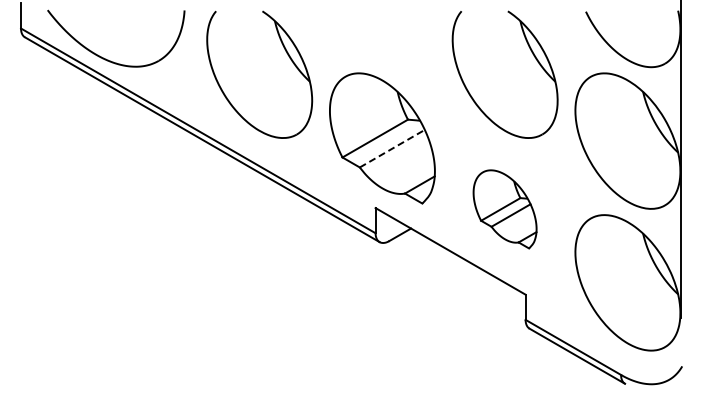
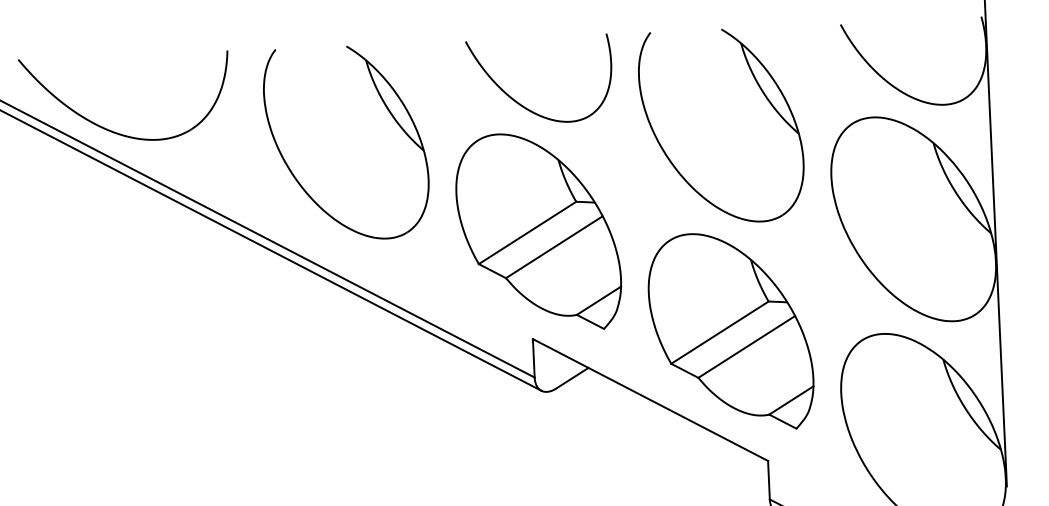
part: (377, 55) -> (525, 105), added
line: (392, 148) -> (554, 246), dashed -> solid
part: (504, 209) -> (729, 332), size x1.67

